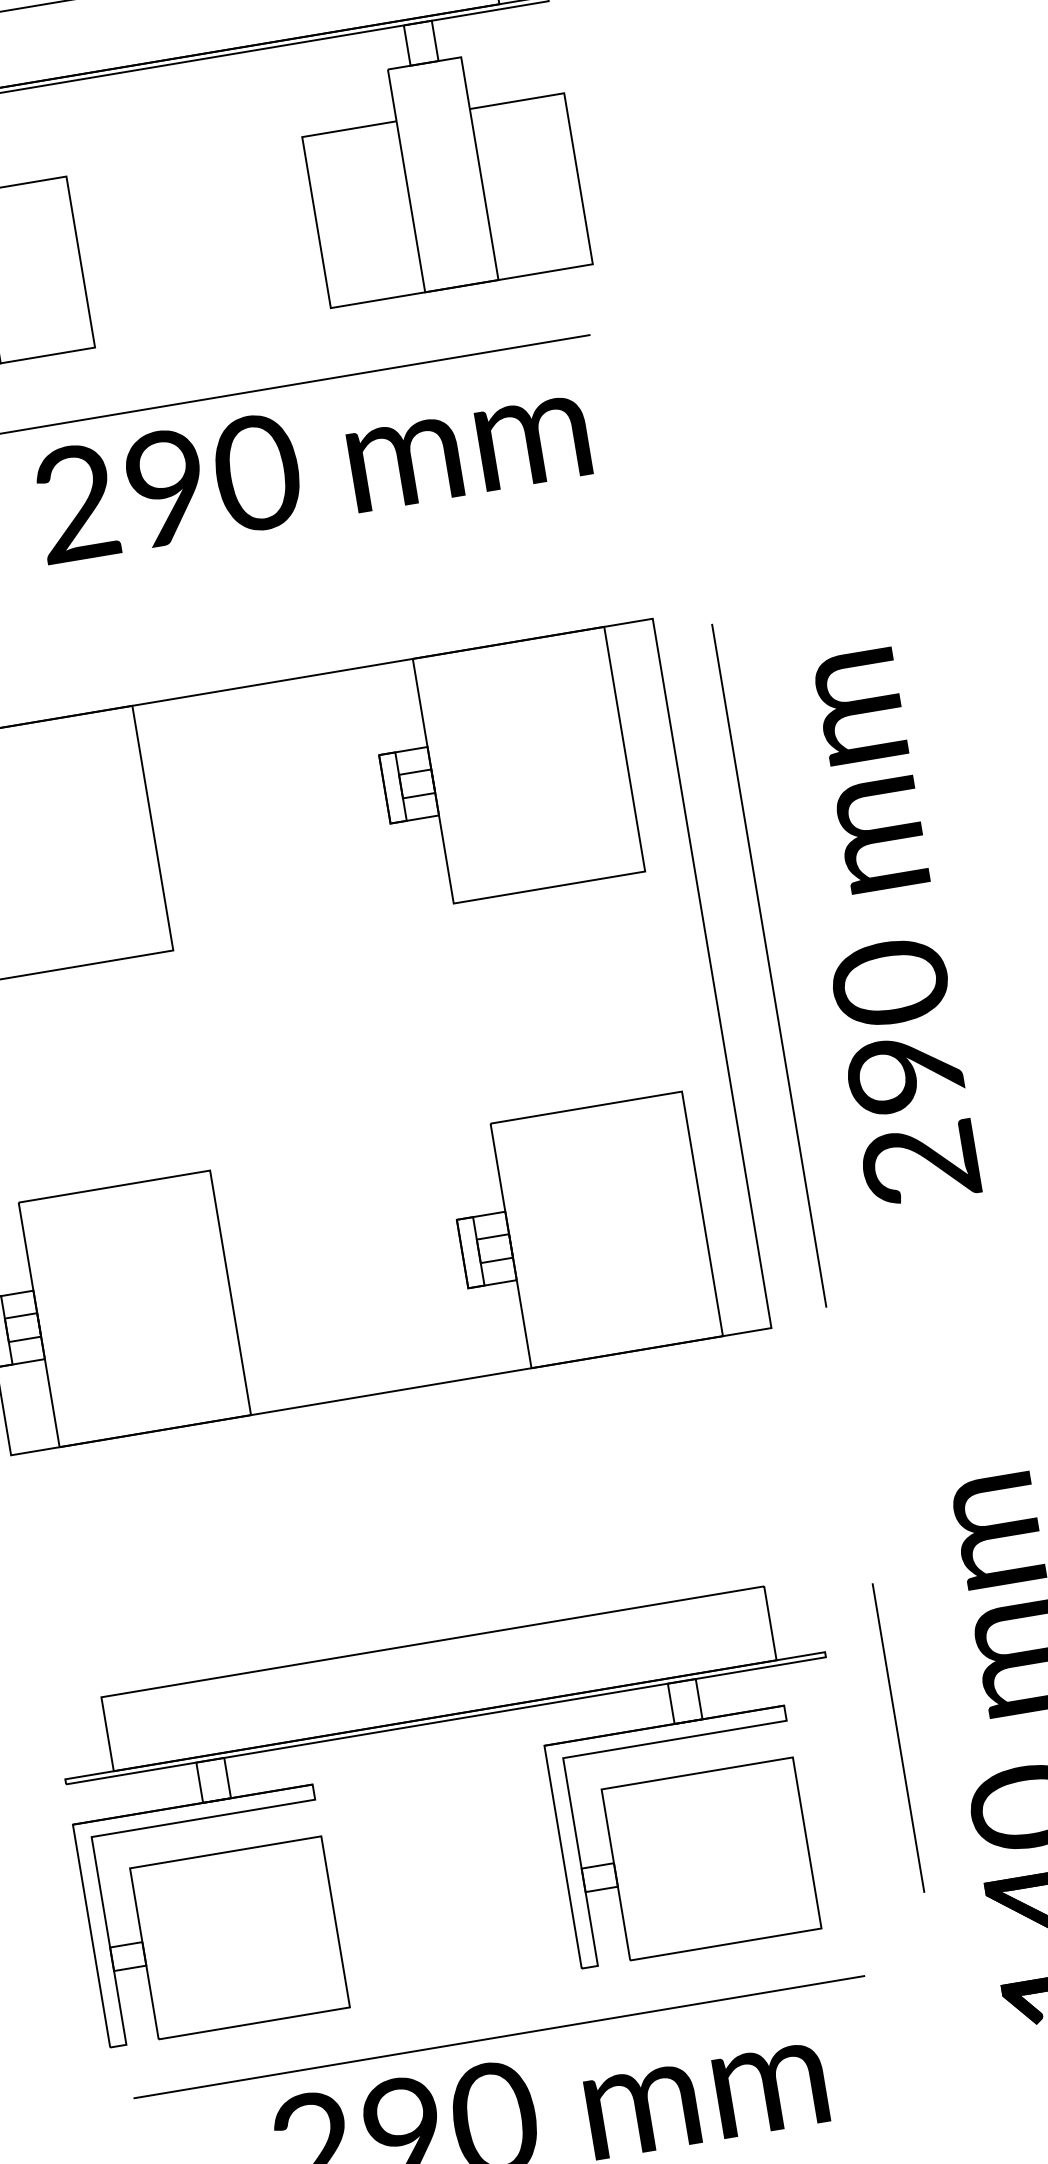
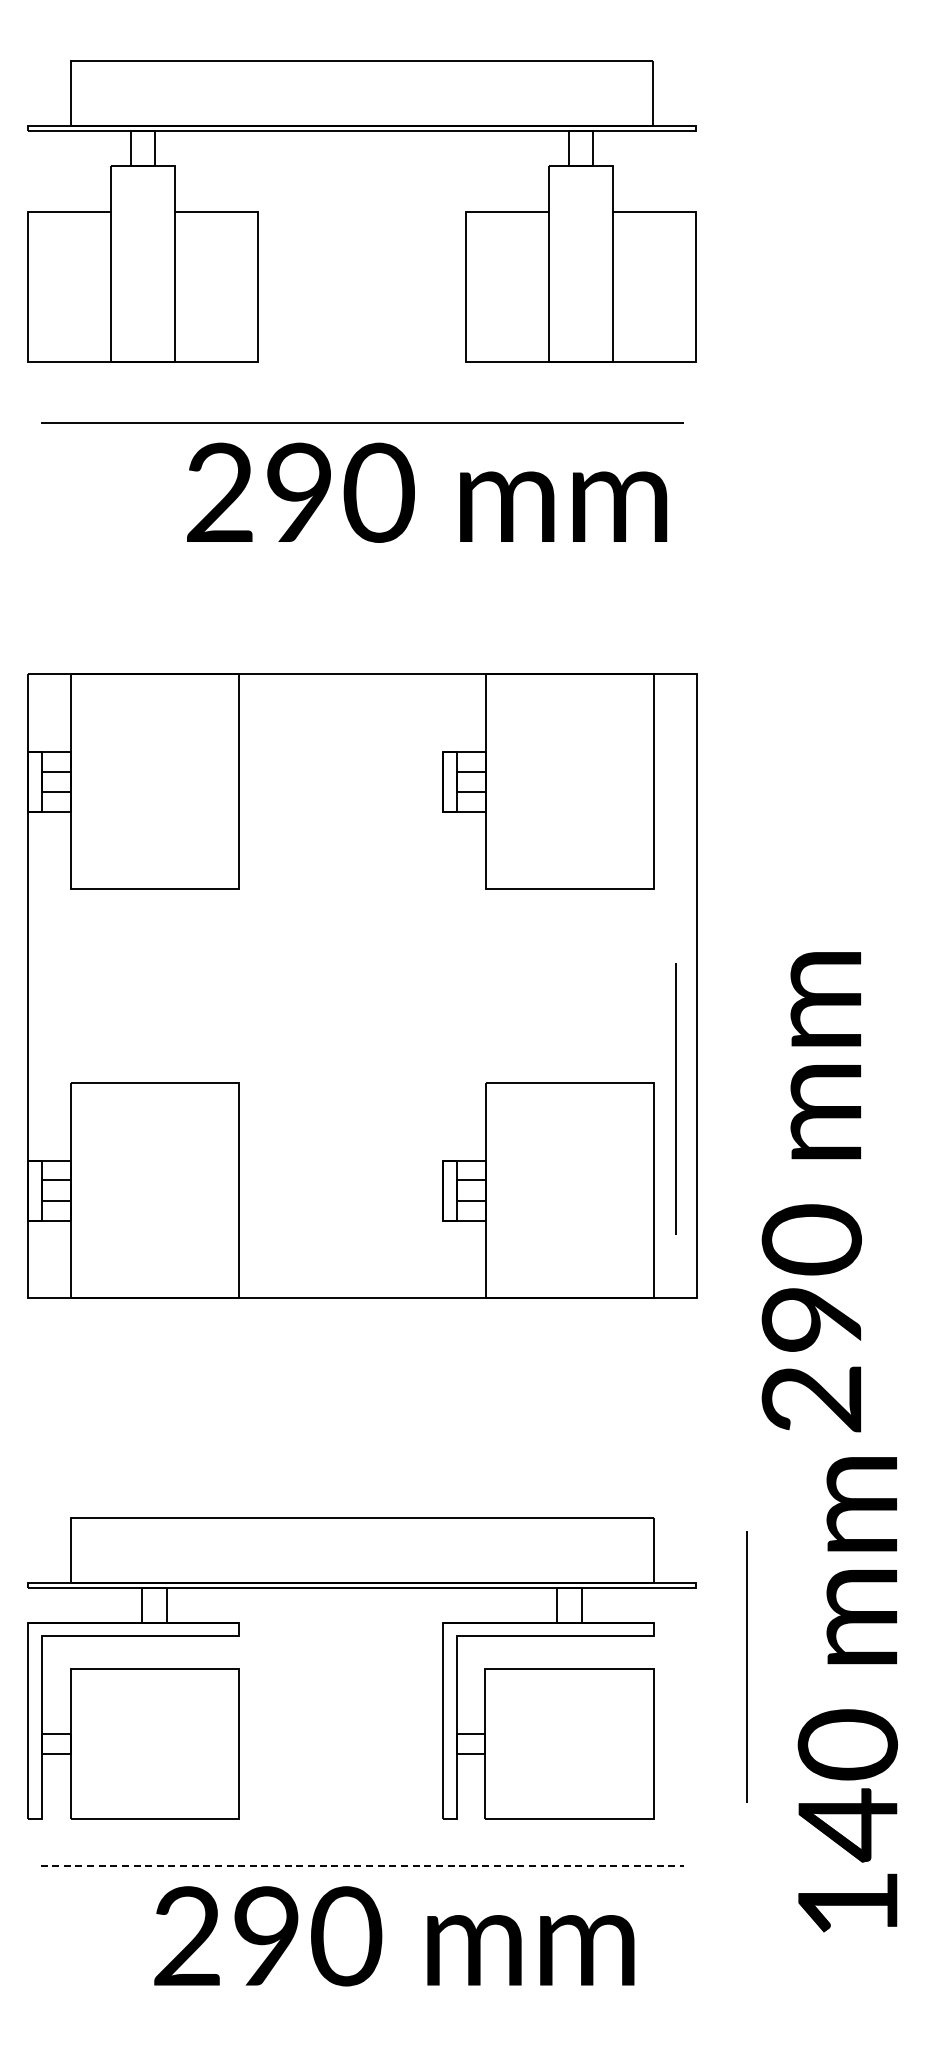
text: (880, 929) -> (811, 1192), moved
line: (768, 965) -> (746, 987), removed
line: (709, 1105) -> (675, 1098), added
line: (499, 2037) -> (362, 1866), solid -> dashed

